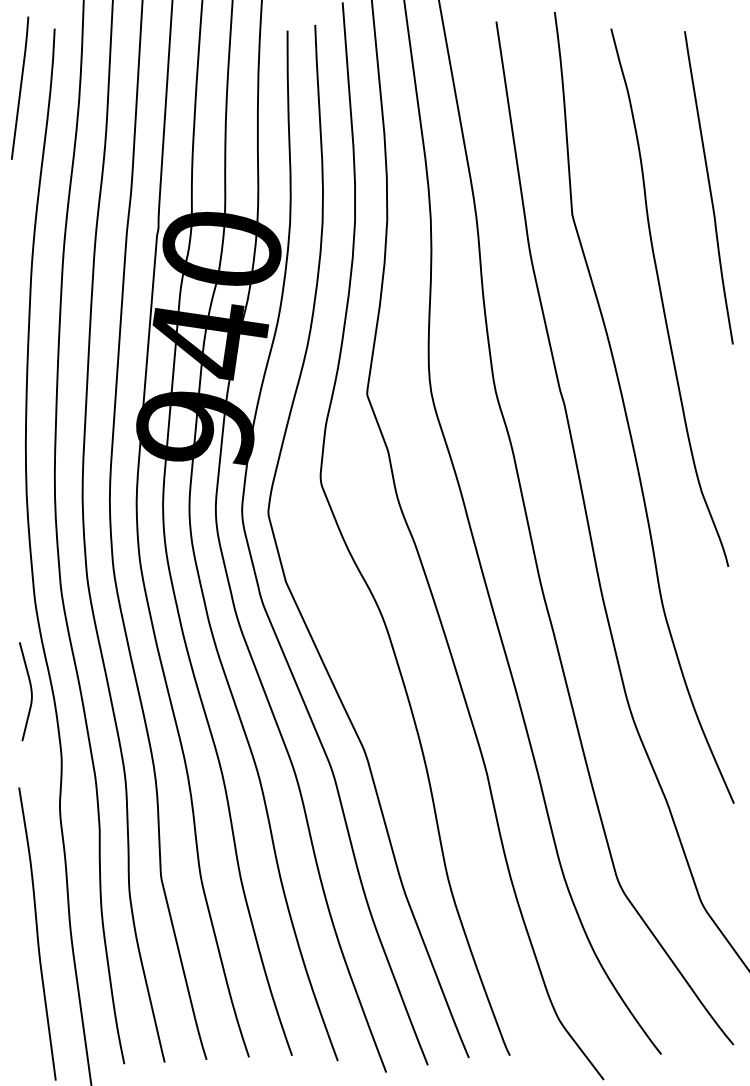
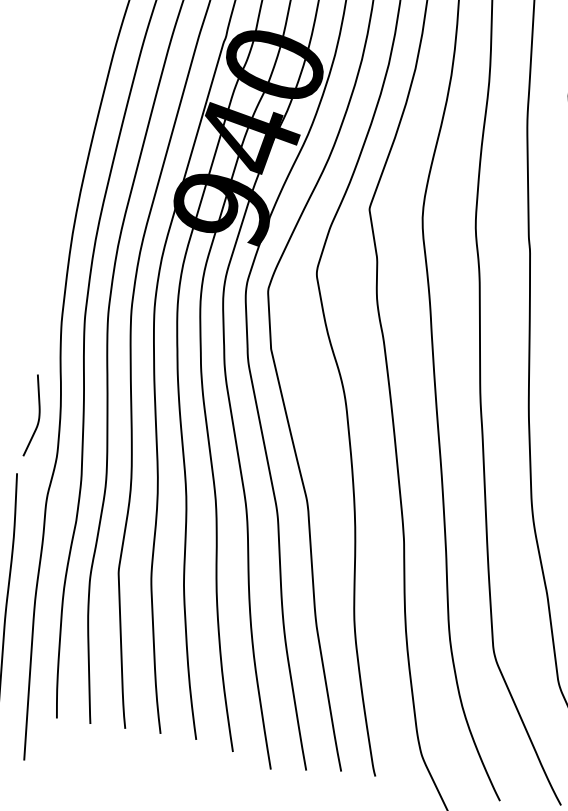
curve: (30, 691) -> (38, 416), moved

